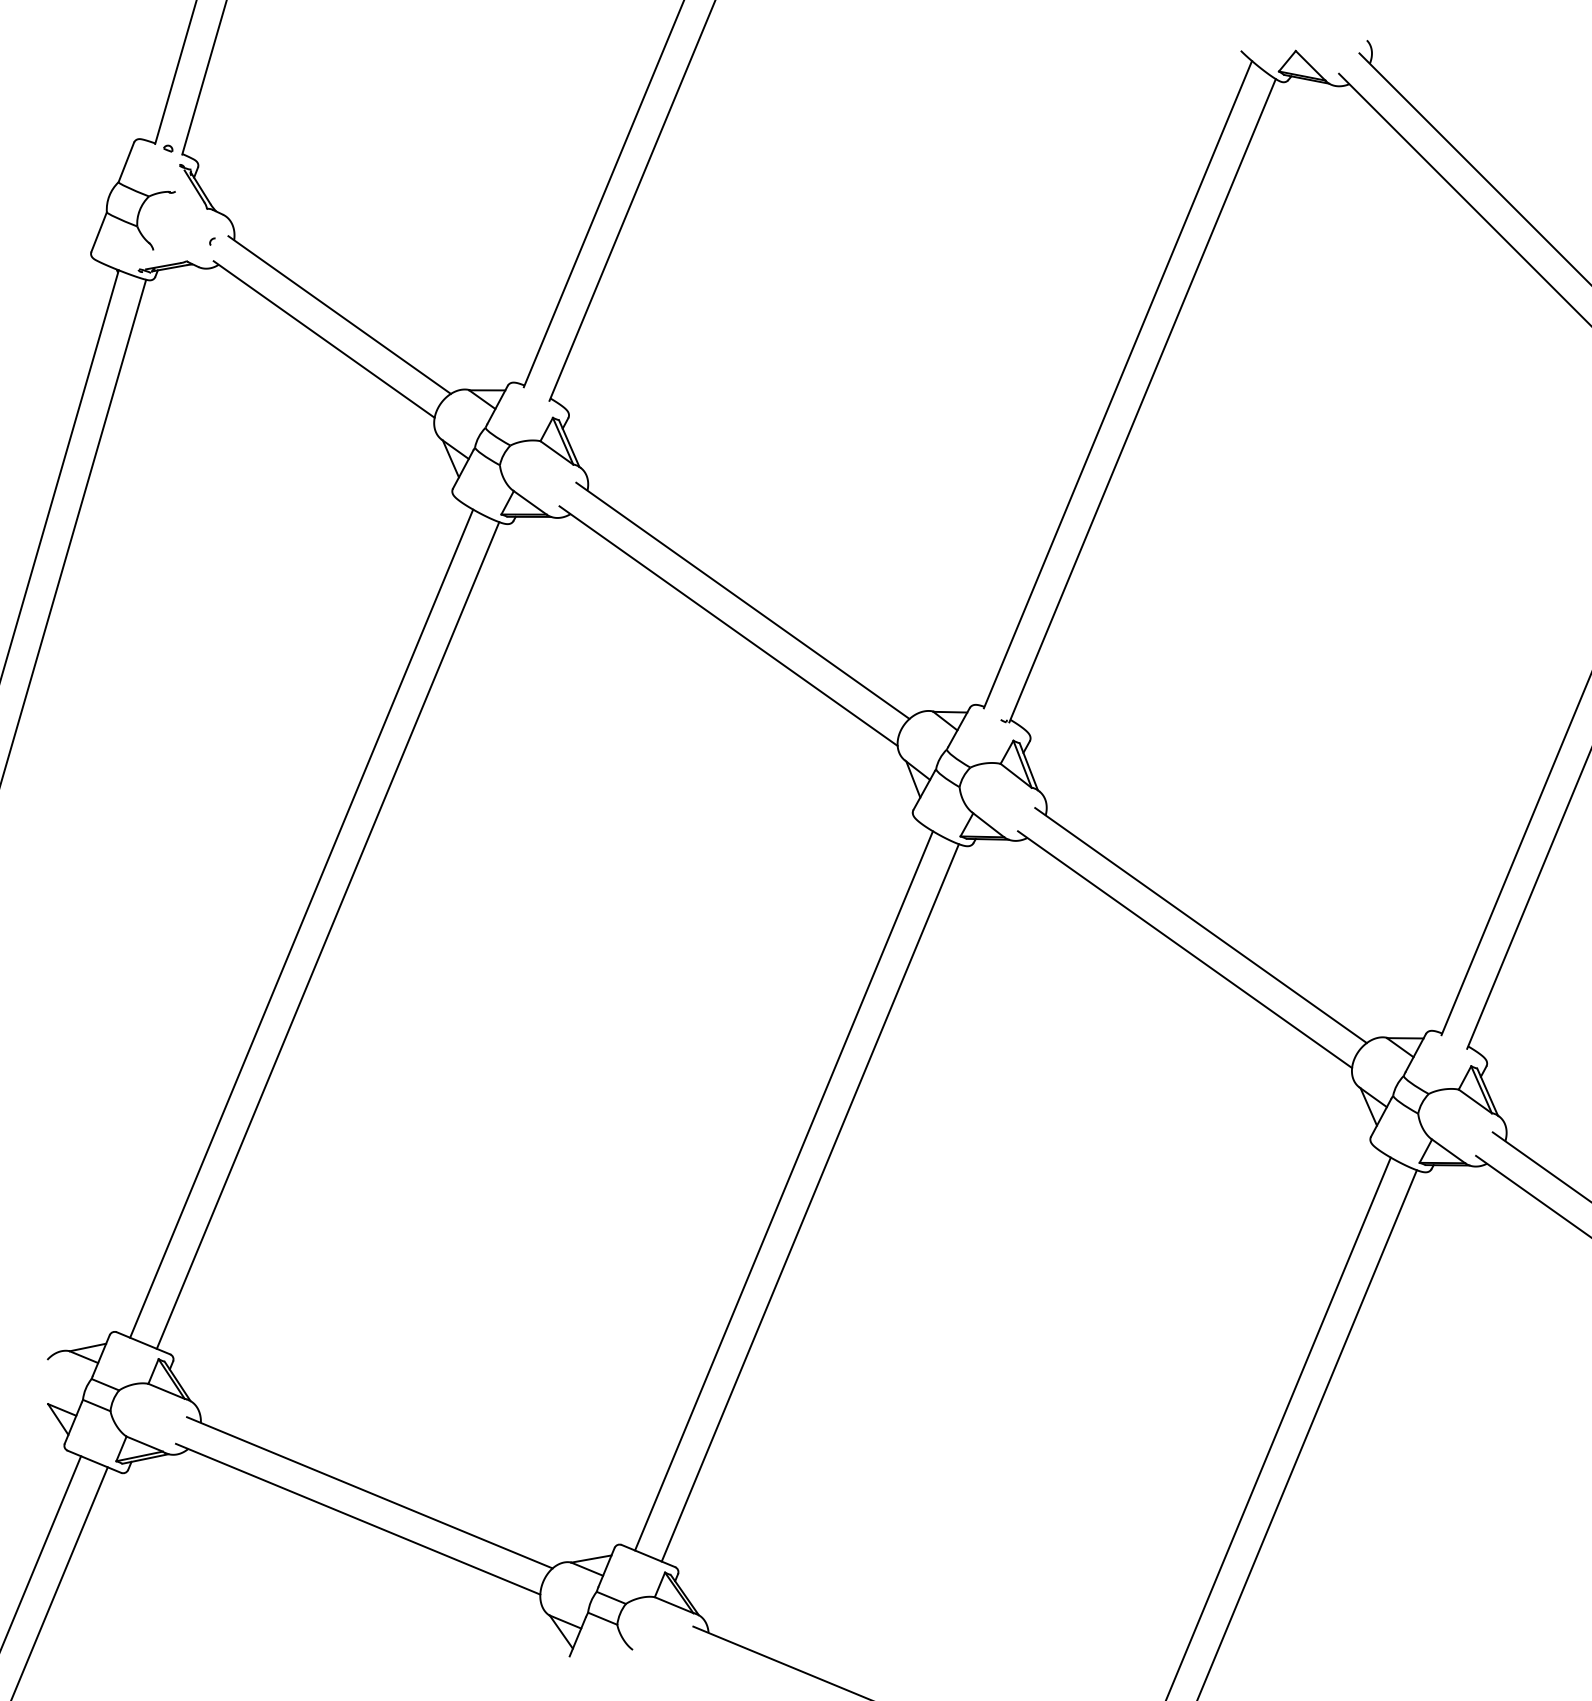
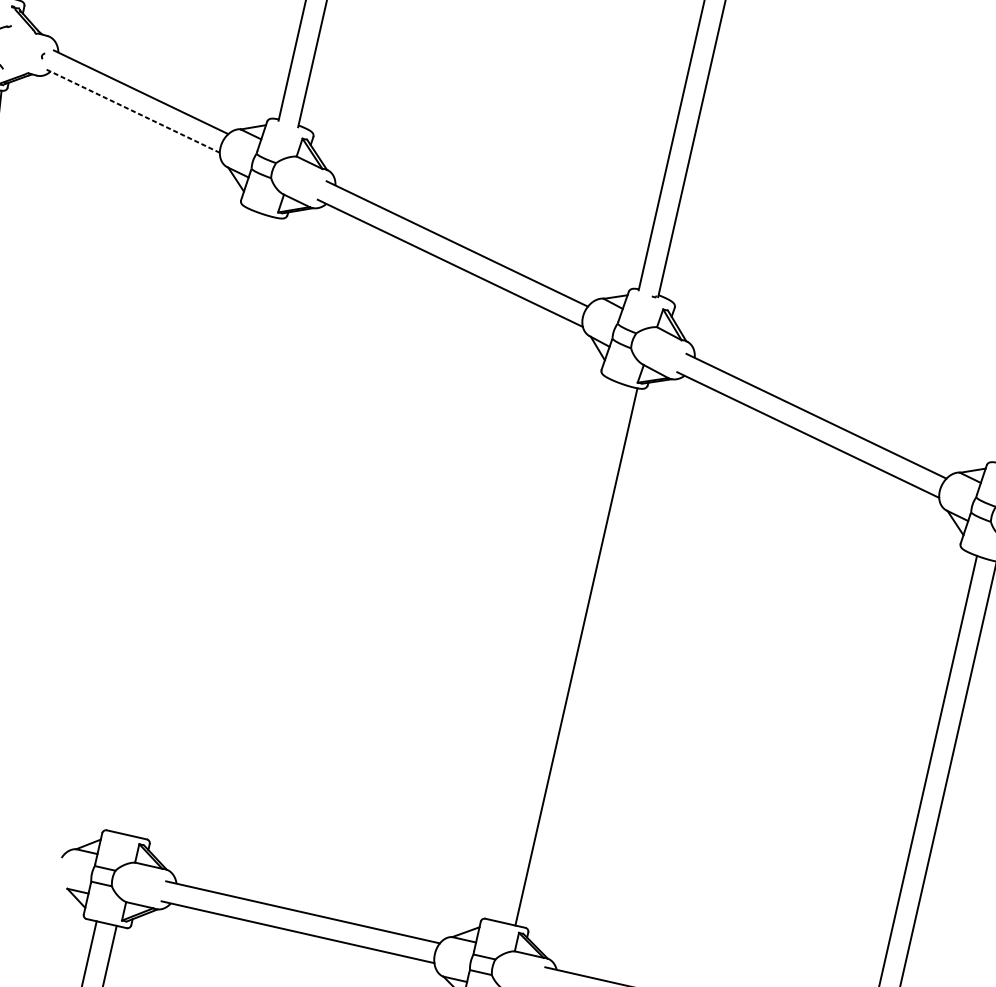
line: (324, 339) -> (133, 111), solid -> dashed
line: (301, 923) -> (187, 522), removed
line: (327, 935) -> (206, 527), removed
line: (783, 1190) -> (556, 651), removed

